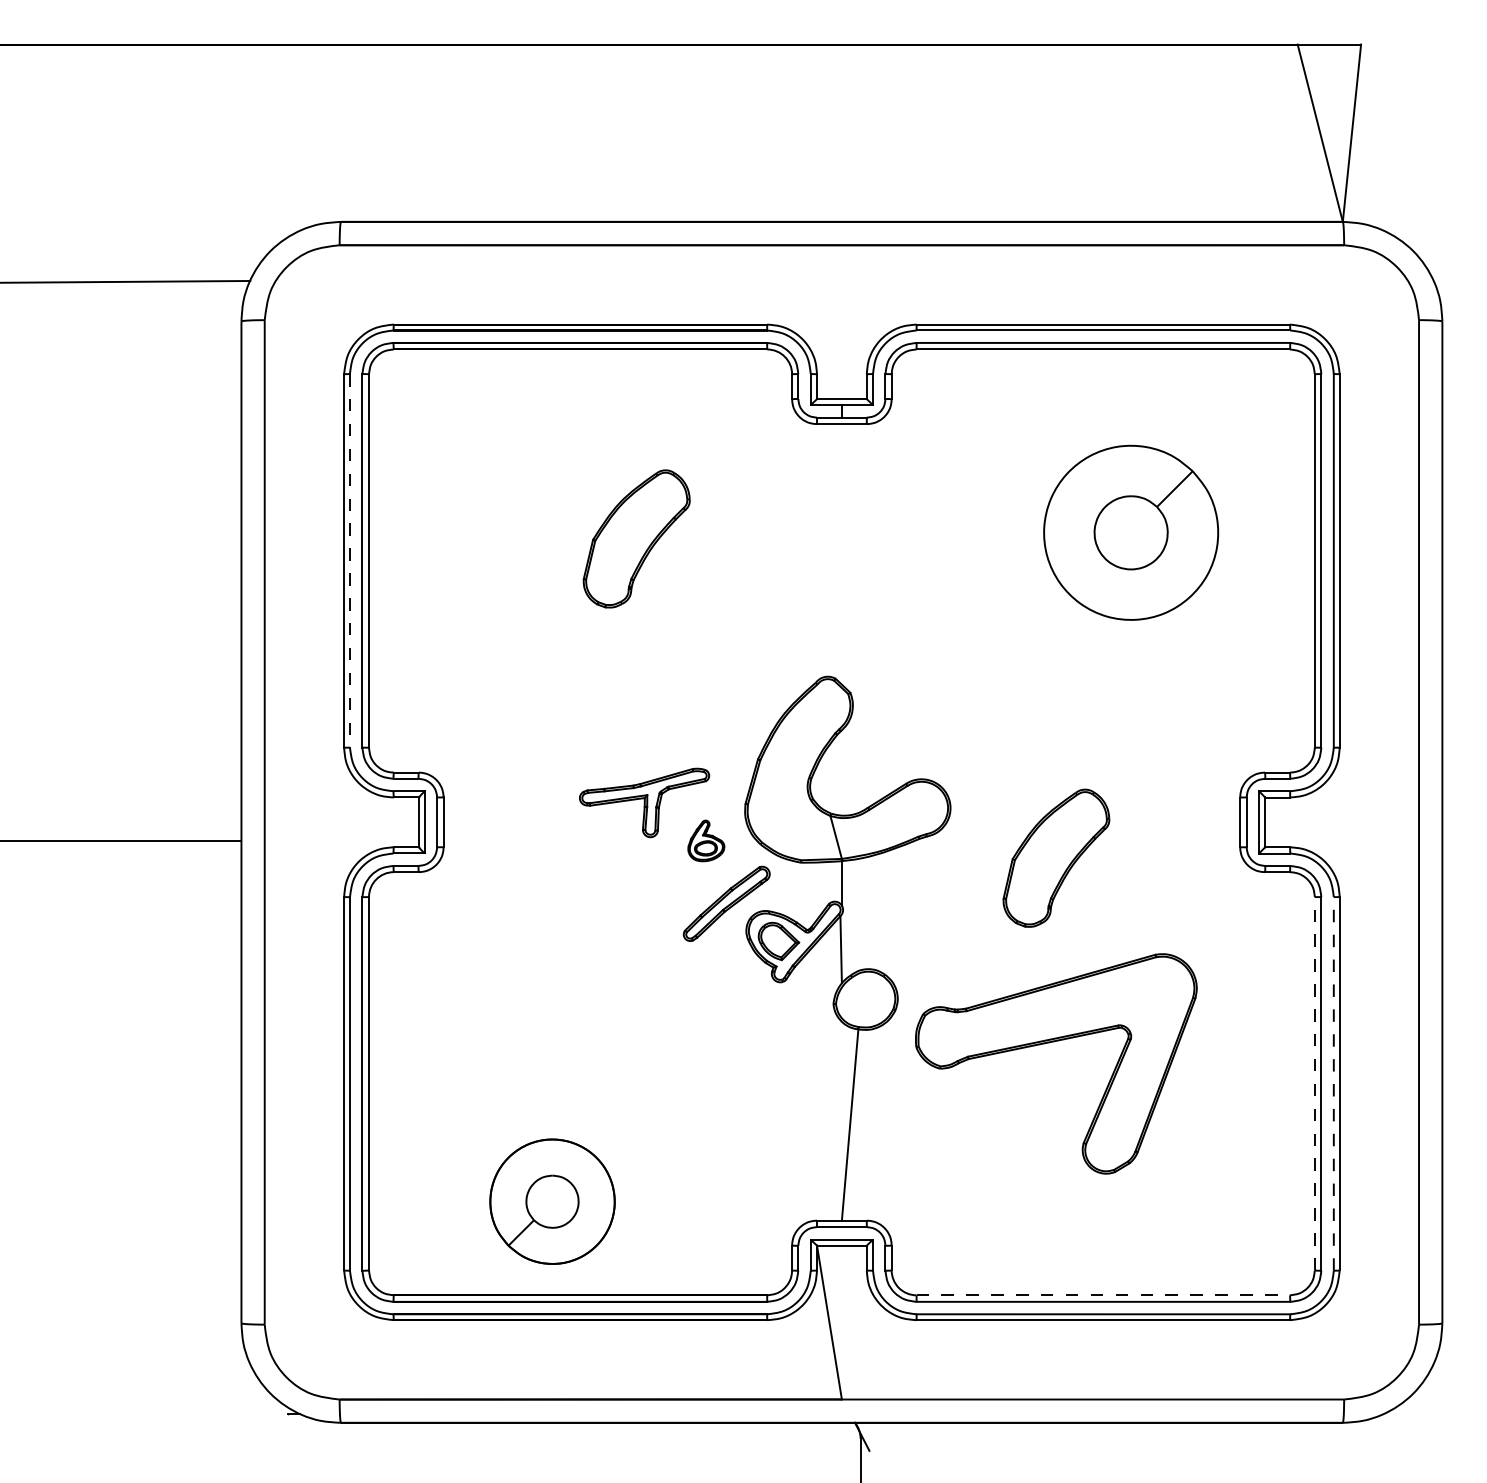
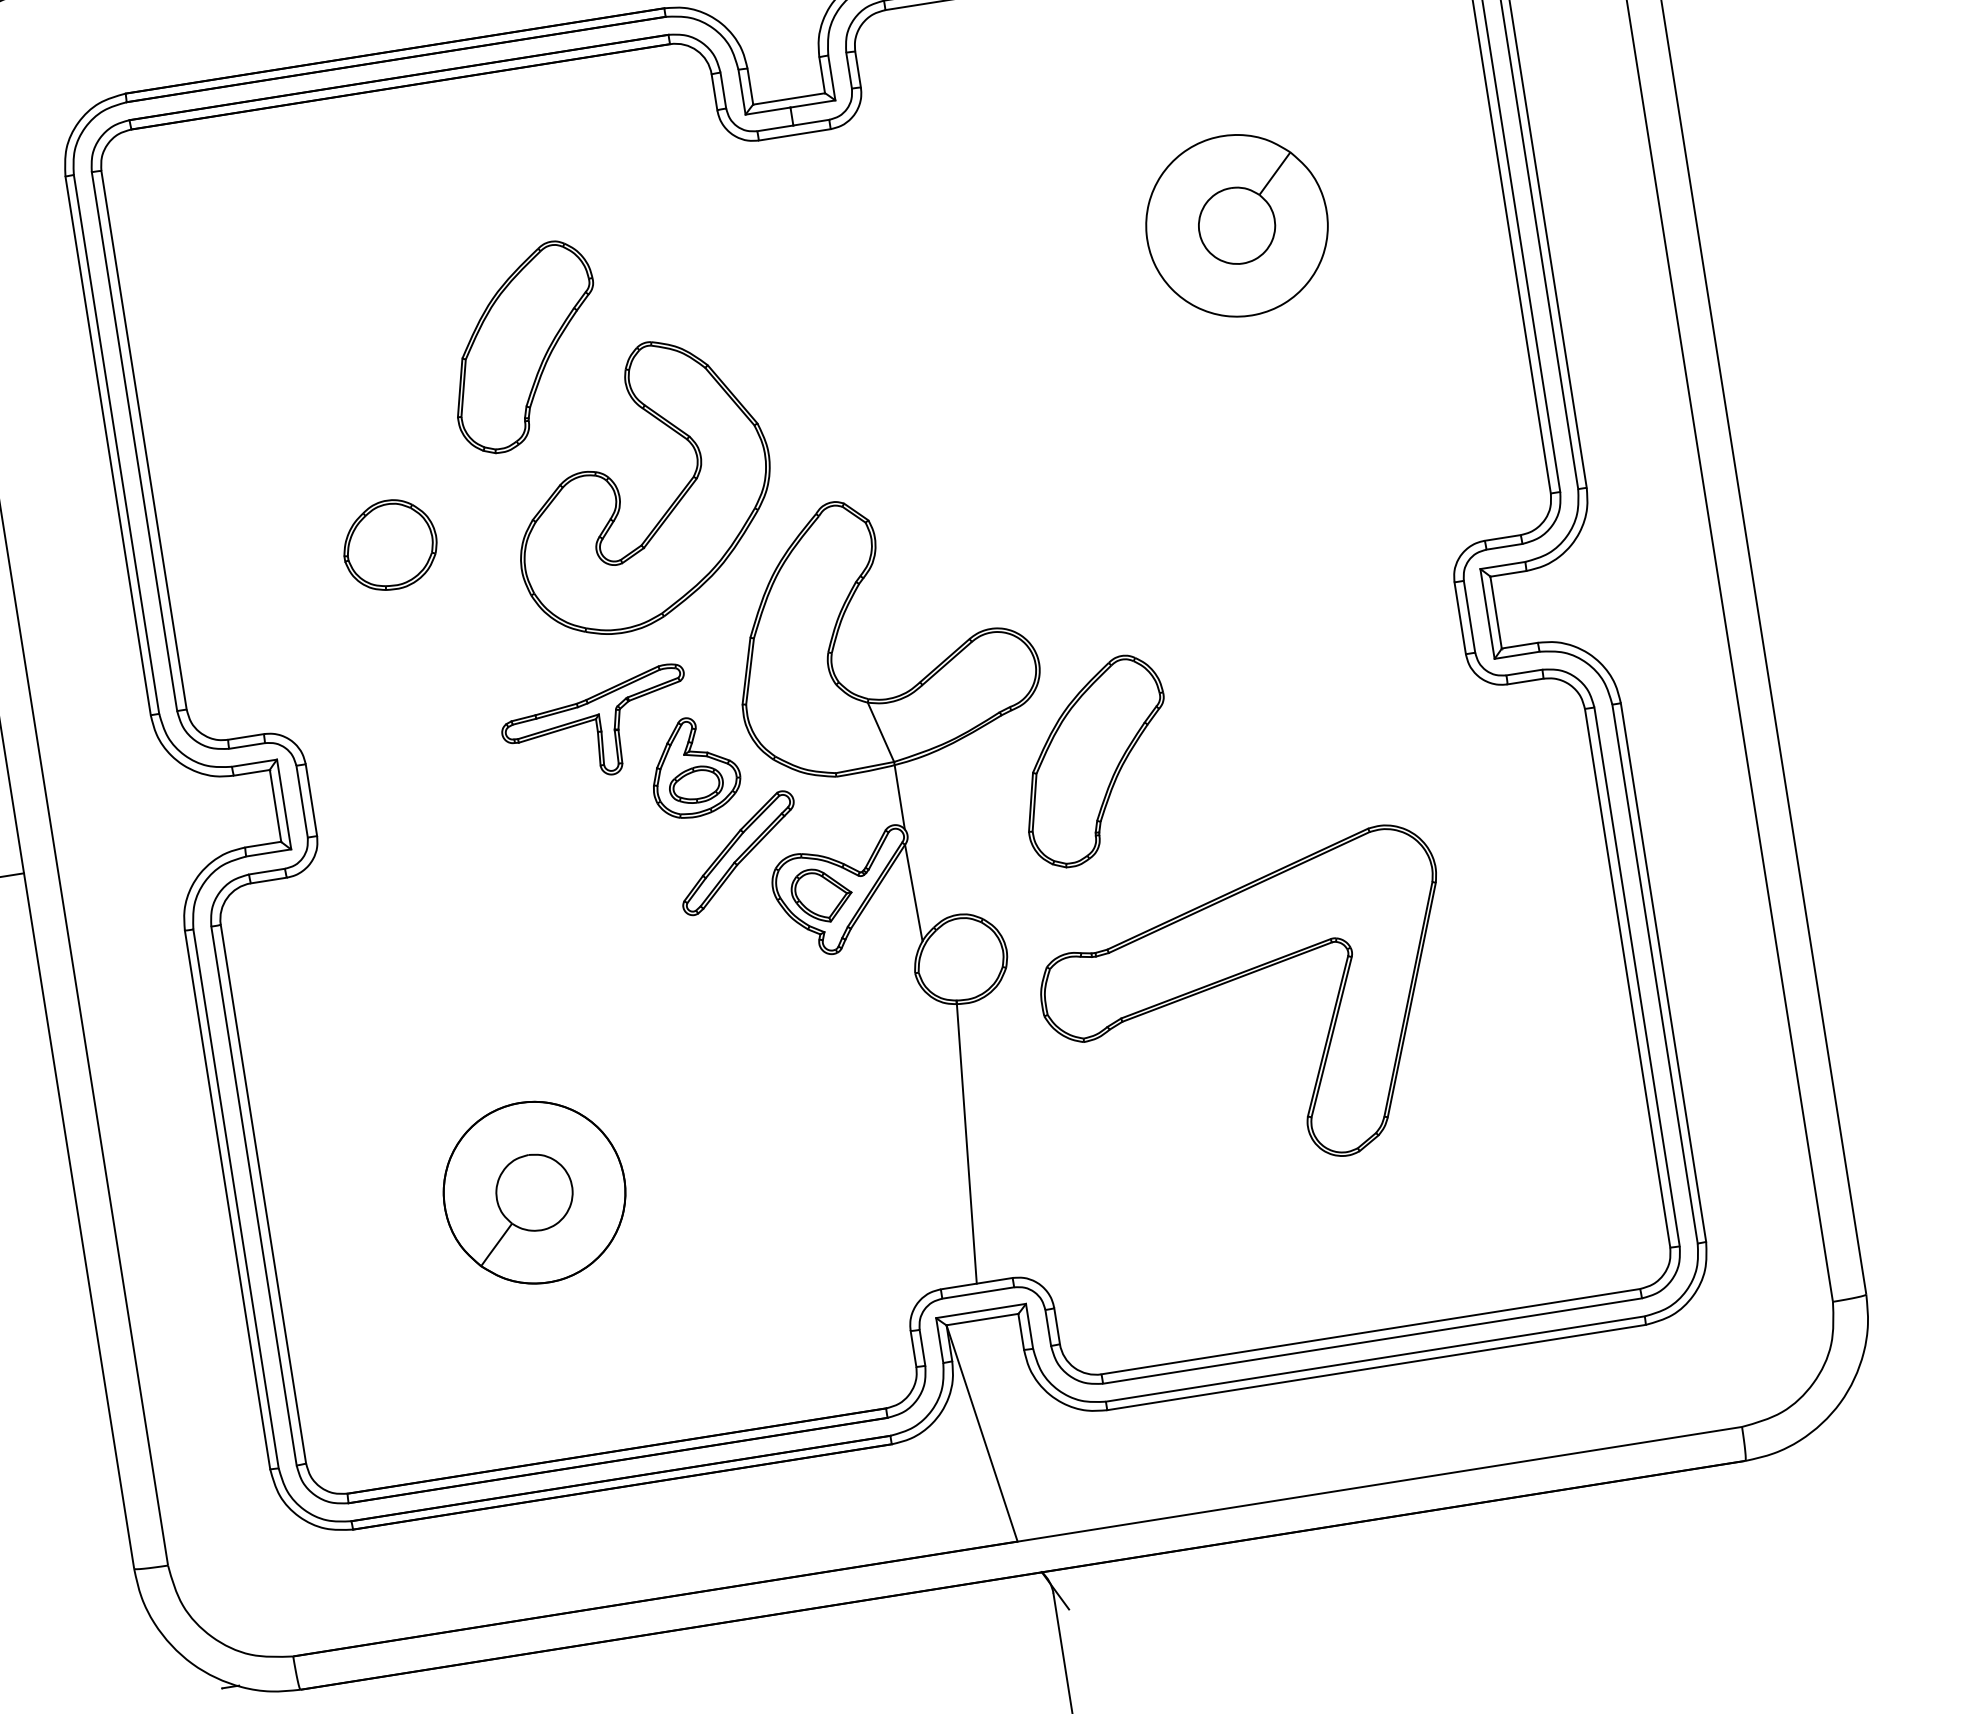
part: (1131, 533) -> (1237, 226), size x0.71
line: (349, 560) -> (115, 444), dashed -> solid
part: (685, 646) -> (620, 491), added
part: (524, 658) -> (390, 545), added
part: (706, 840) -> (694, 766), size x1.67
part: (1056, 857) -> (1095, 760), moved
line: (1314, 1083) -> (1627, 977), dashed -> solid
line: (1333, 1083) -> (1654, 973), dashed -> solid
part: (552, 1201) -> (534, 1192), moved
line: (1103, 1295) -> (1371, 1331), dashed -> solid

